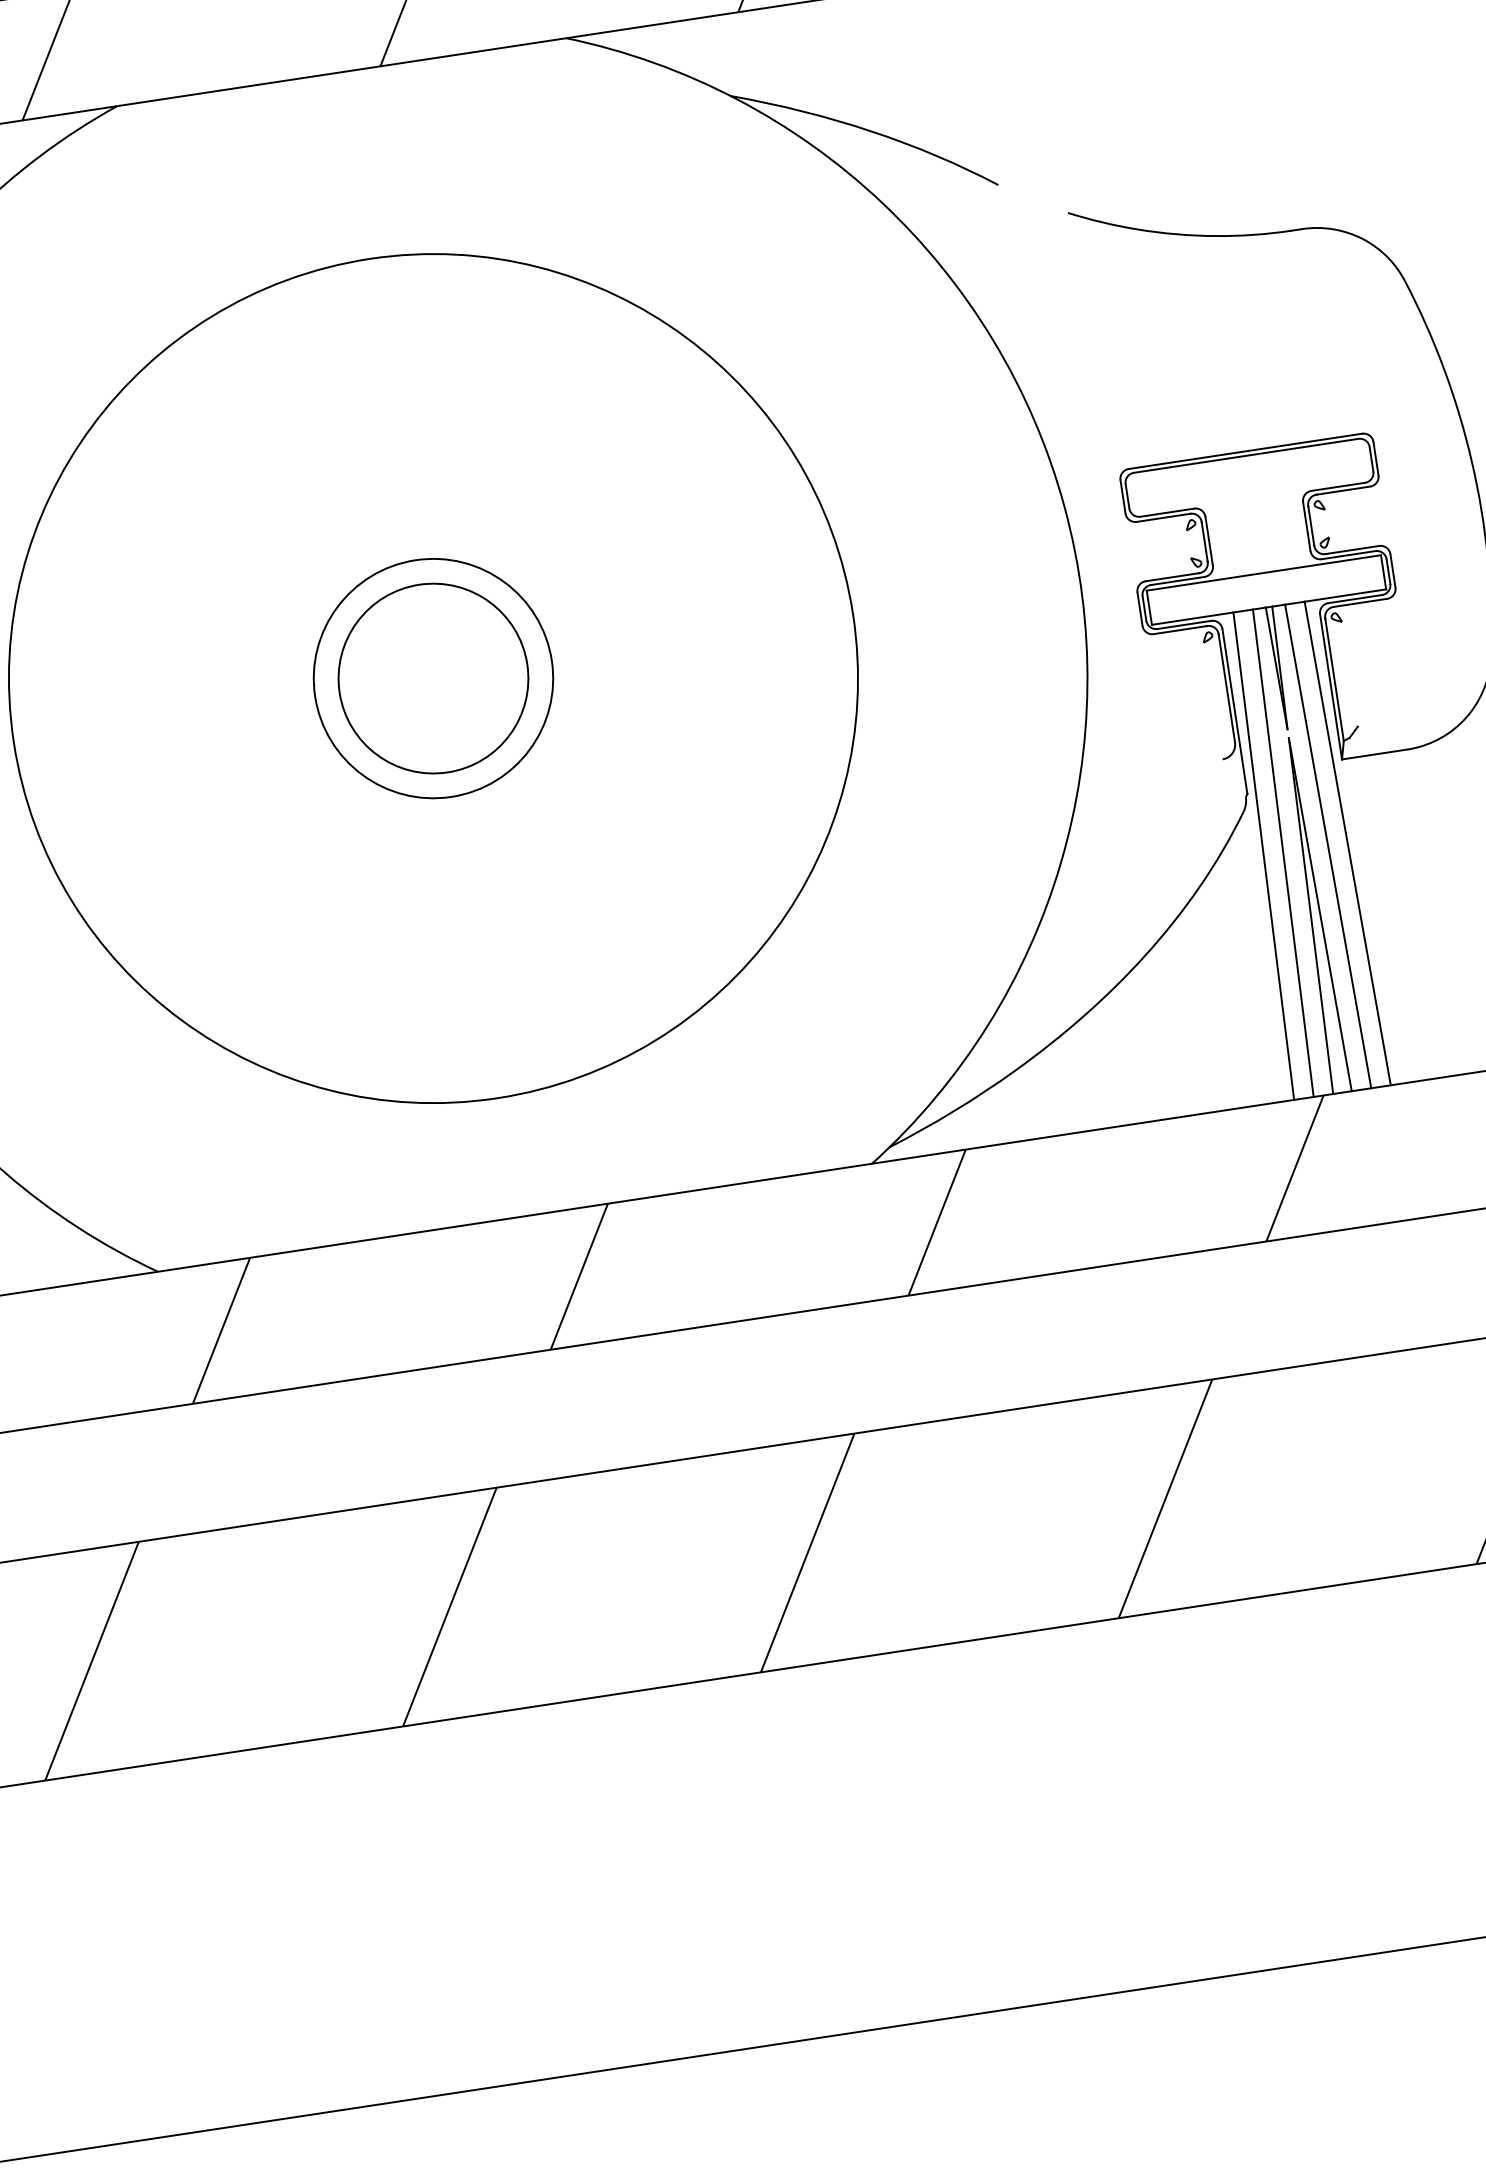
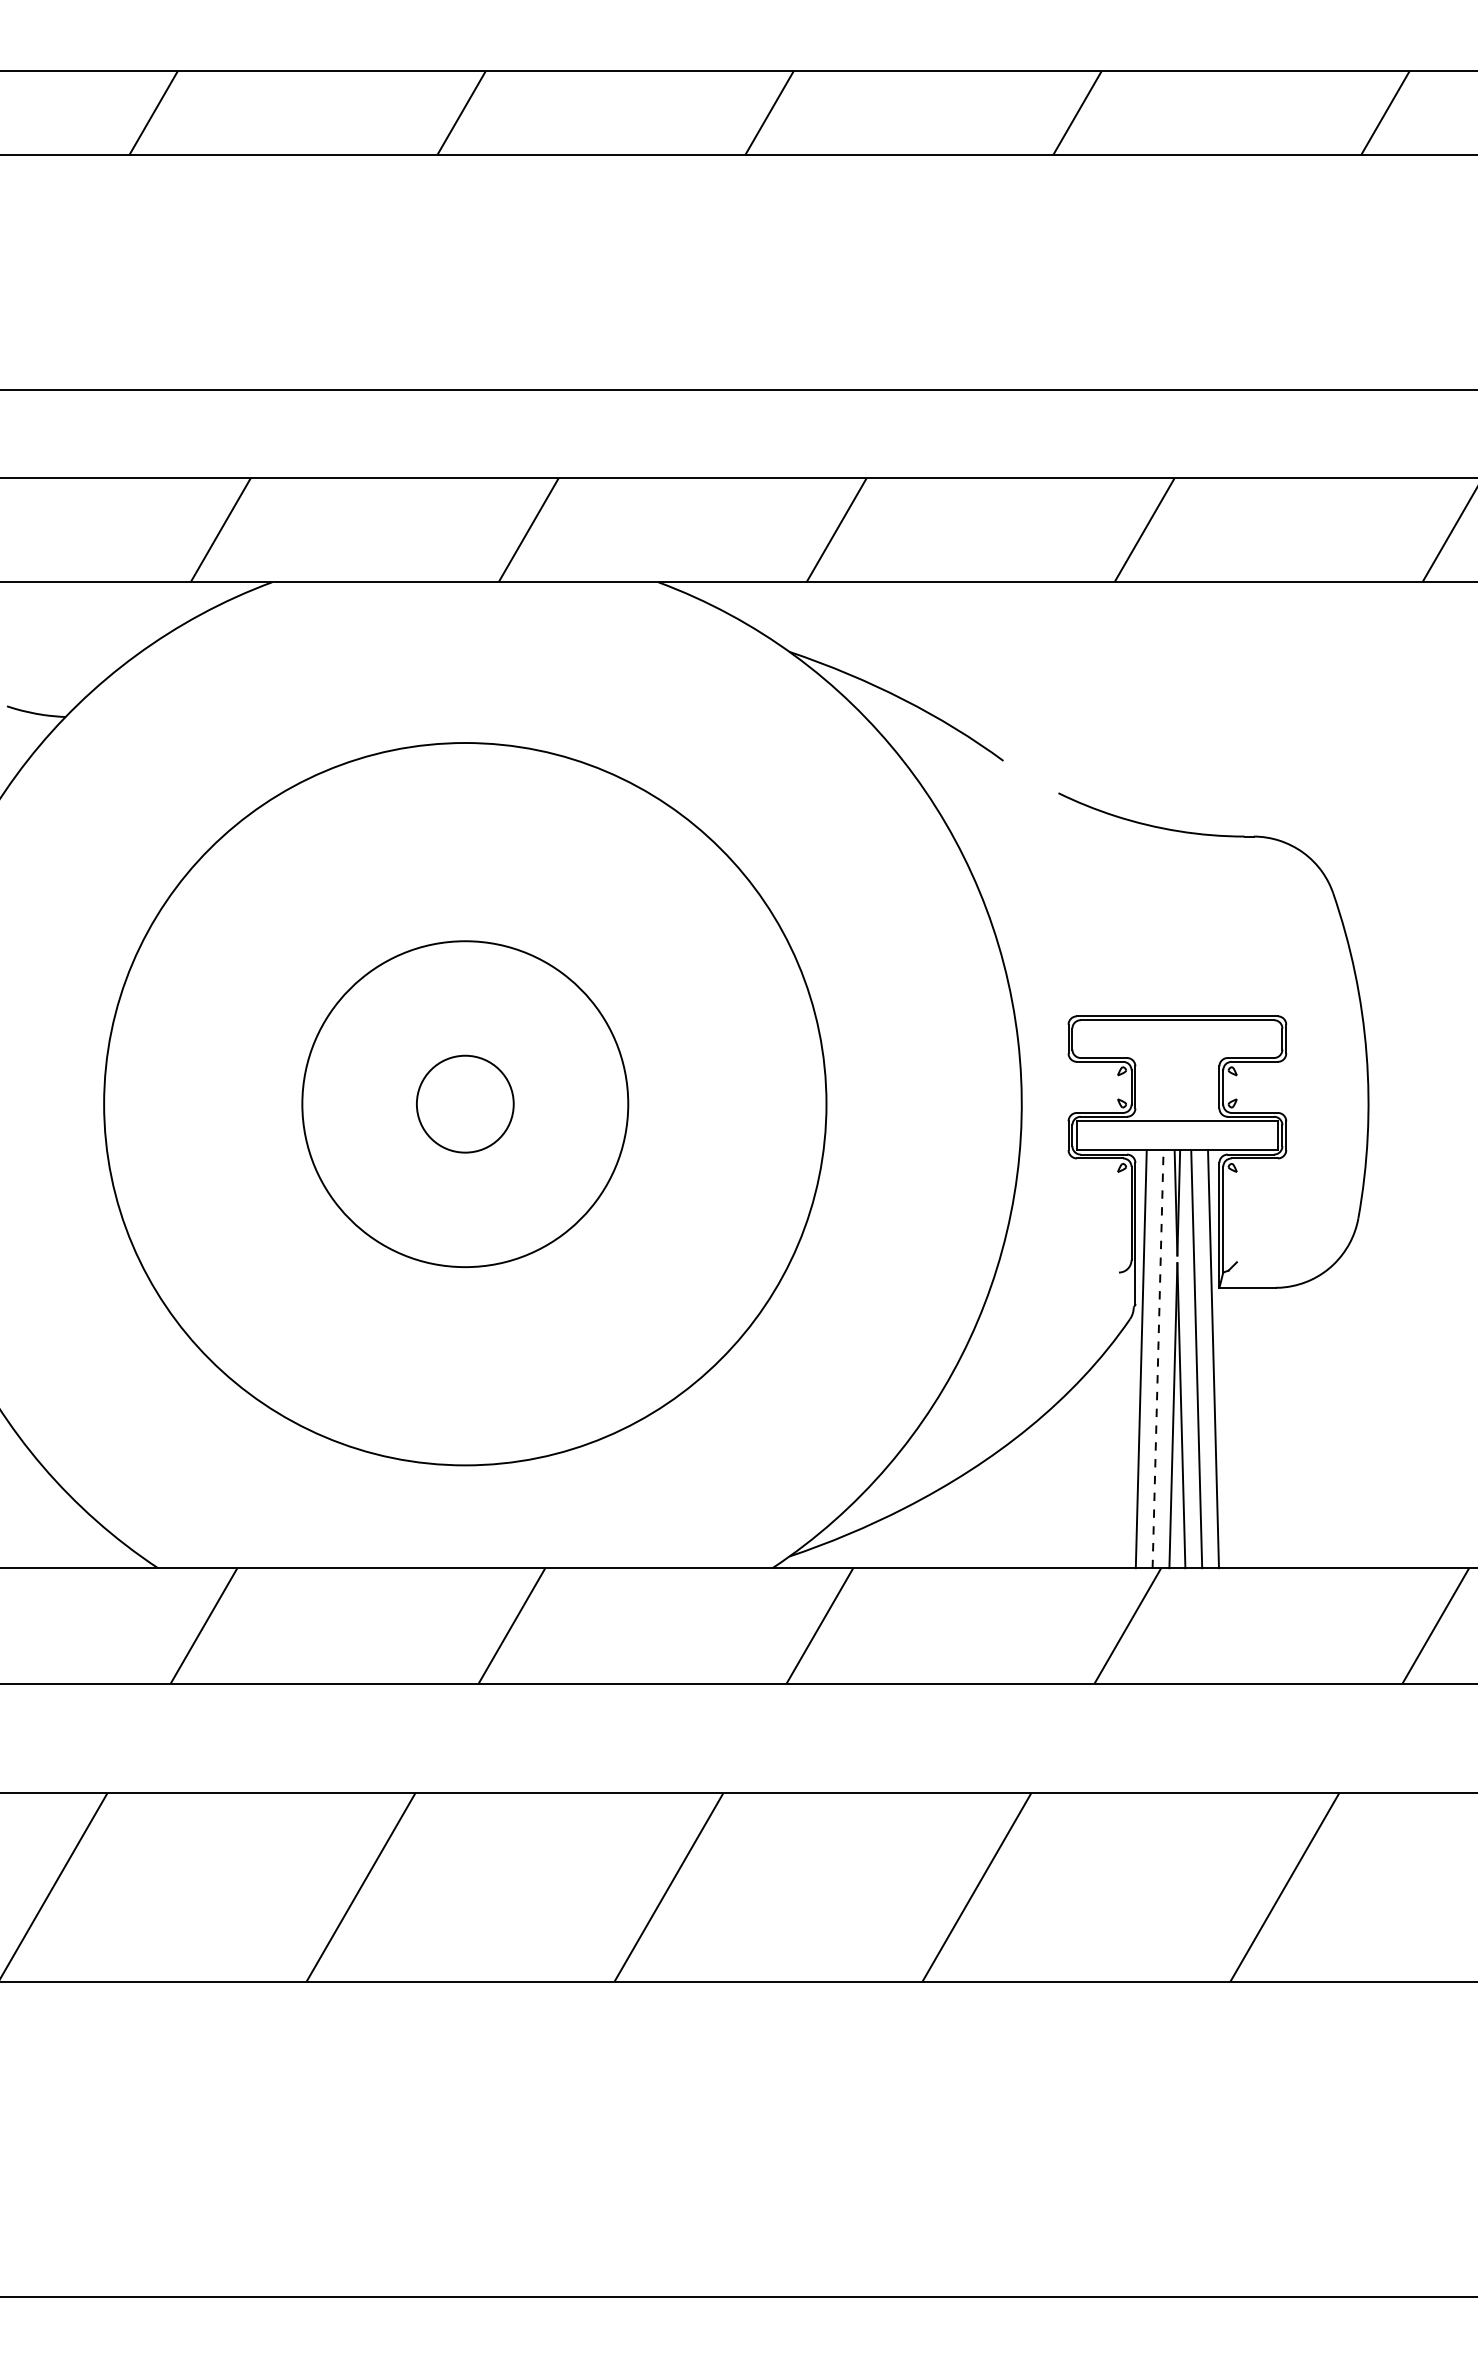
circle: (433, 677) -> (465, 1103), size x0.6
circle: (433, 678) -> (465, 1104), size x1.6
line: (1283, 853) -> (1158, 1359), solid -> dashed

